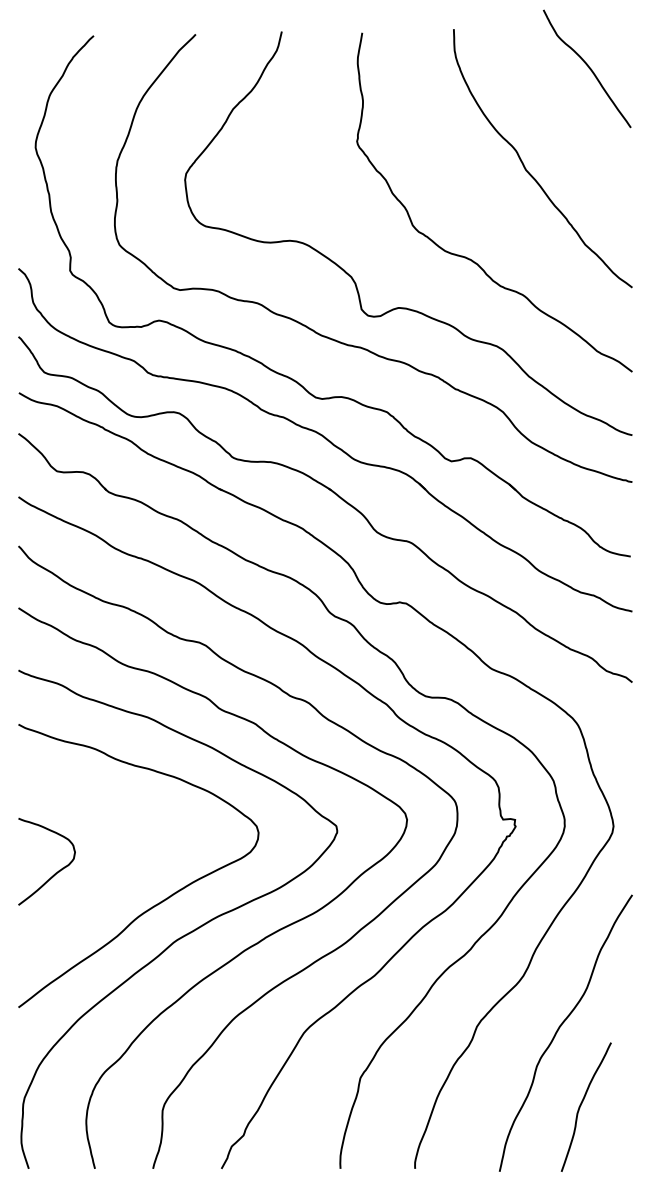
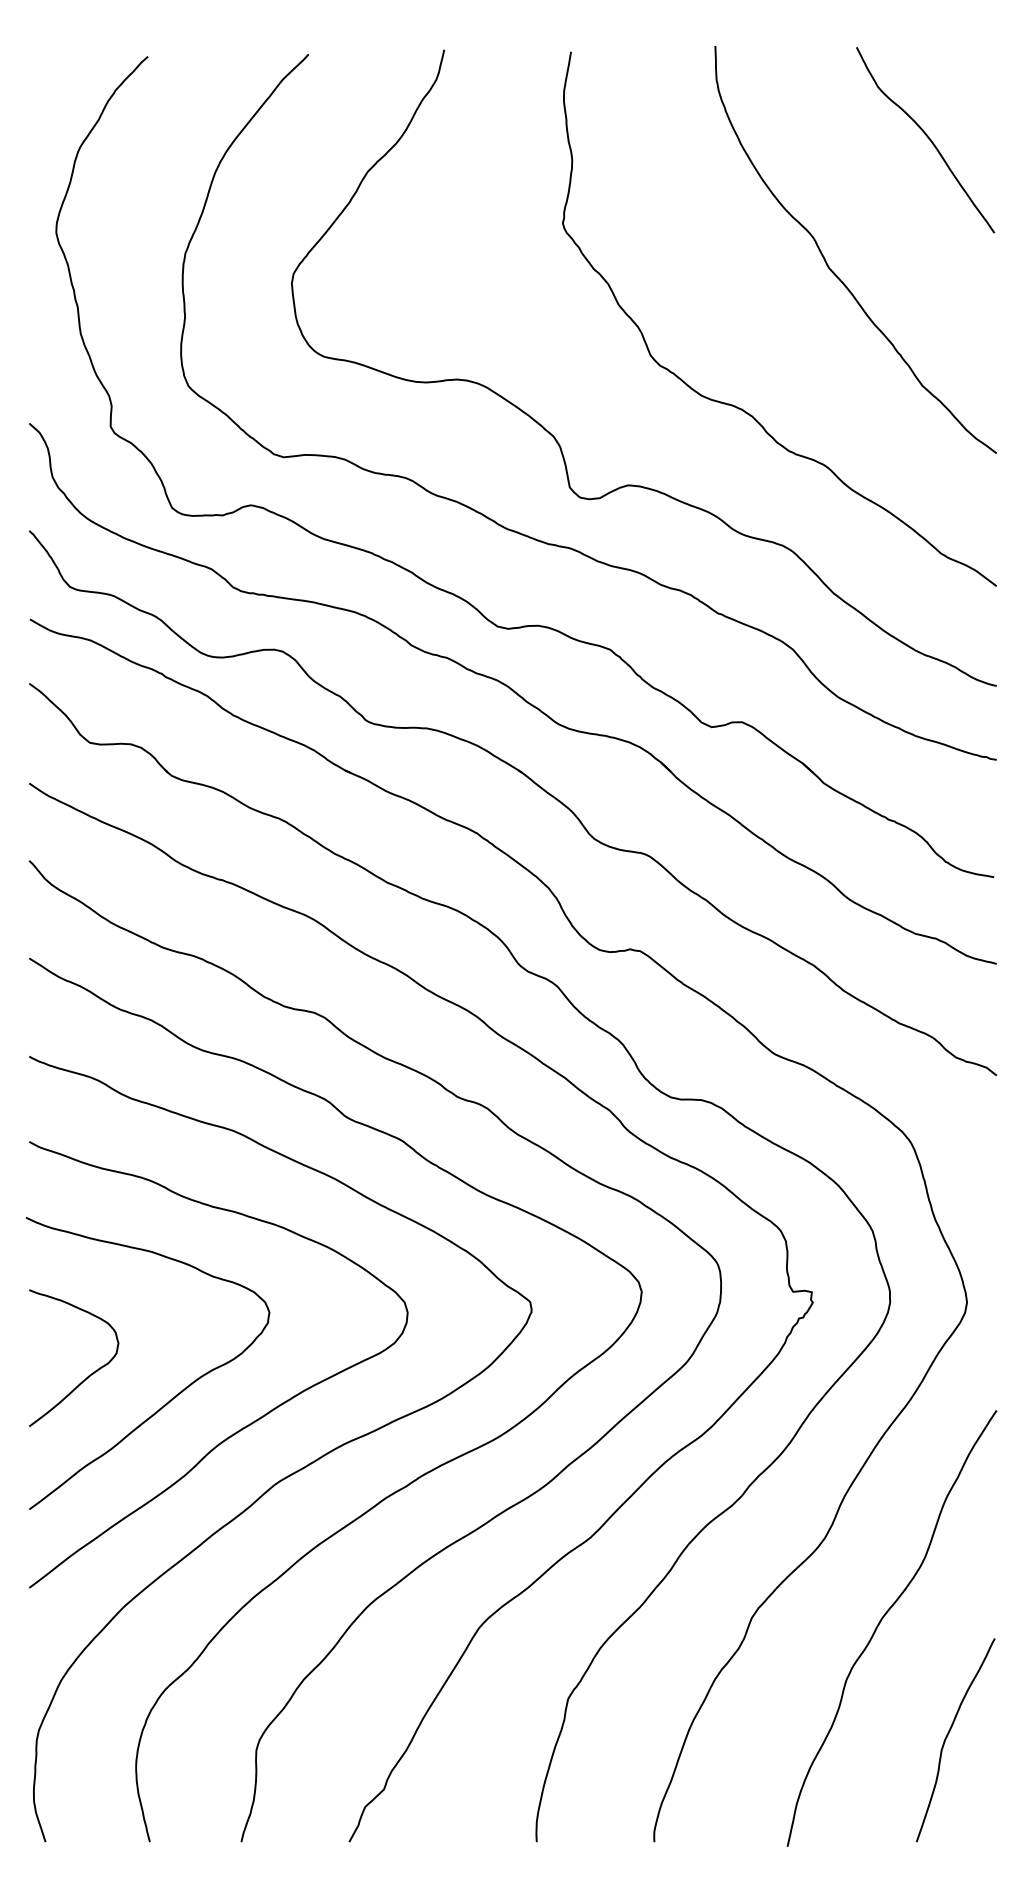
curve: (588, 68) -> (927, 139), moved
curve: (111, 884) -> (175, 1393), added
curve: (581, 1105) -> (948, 1737), moved

